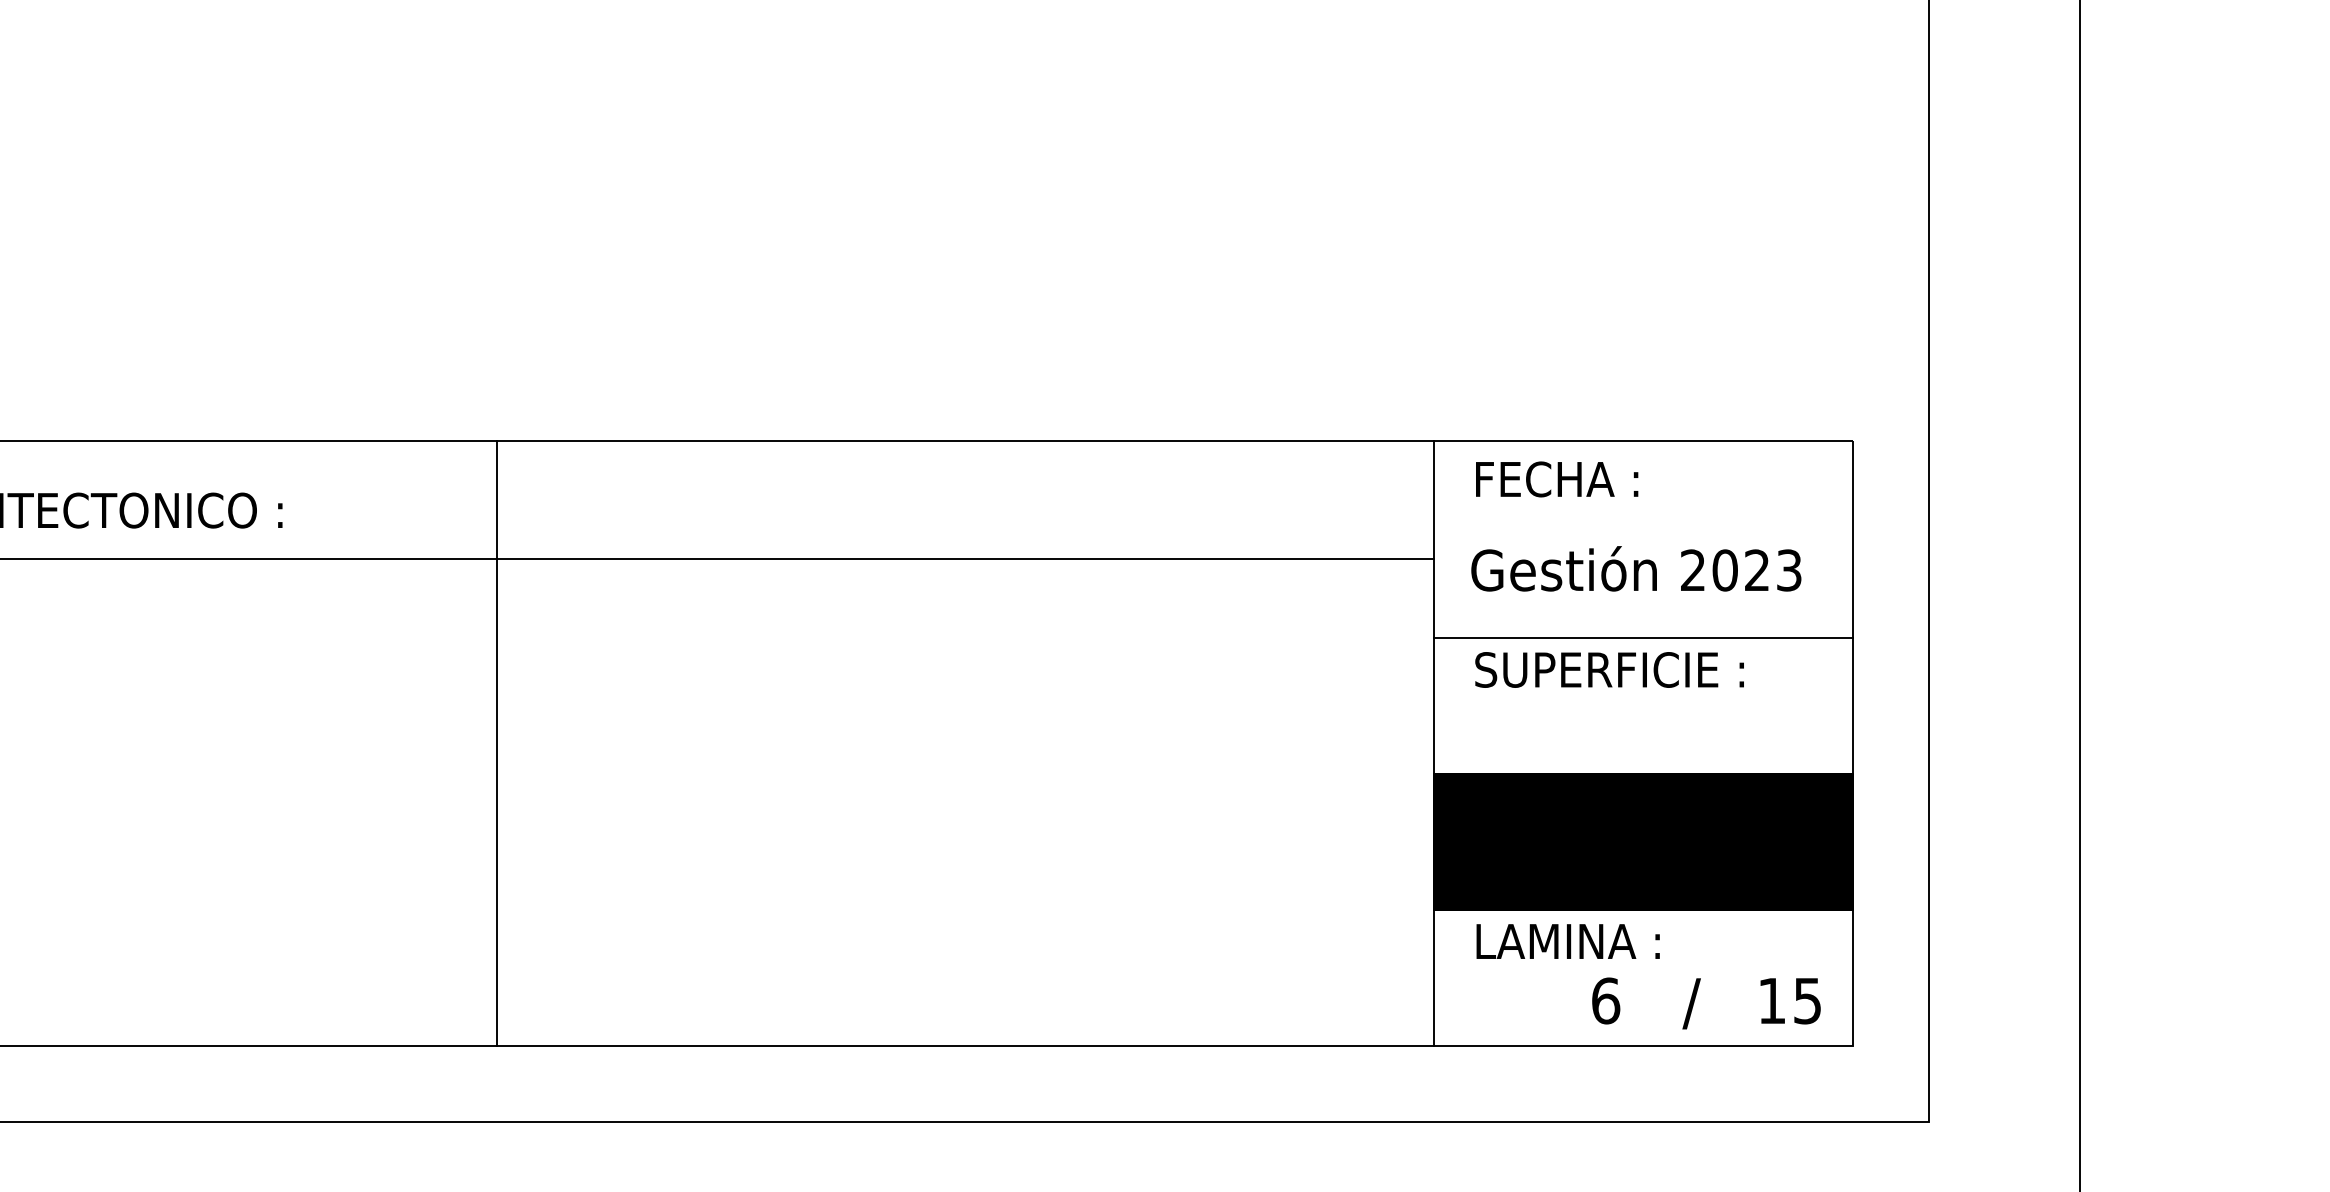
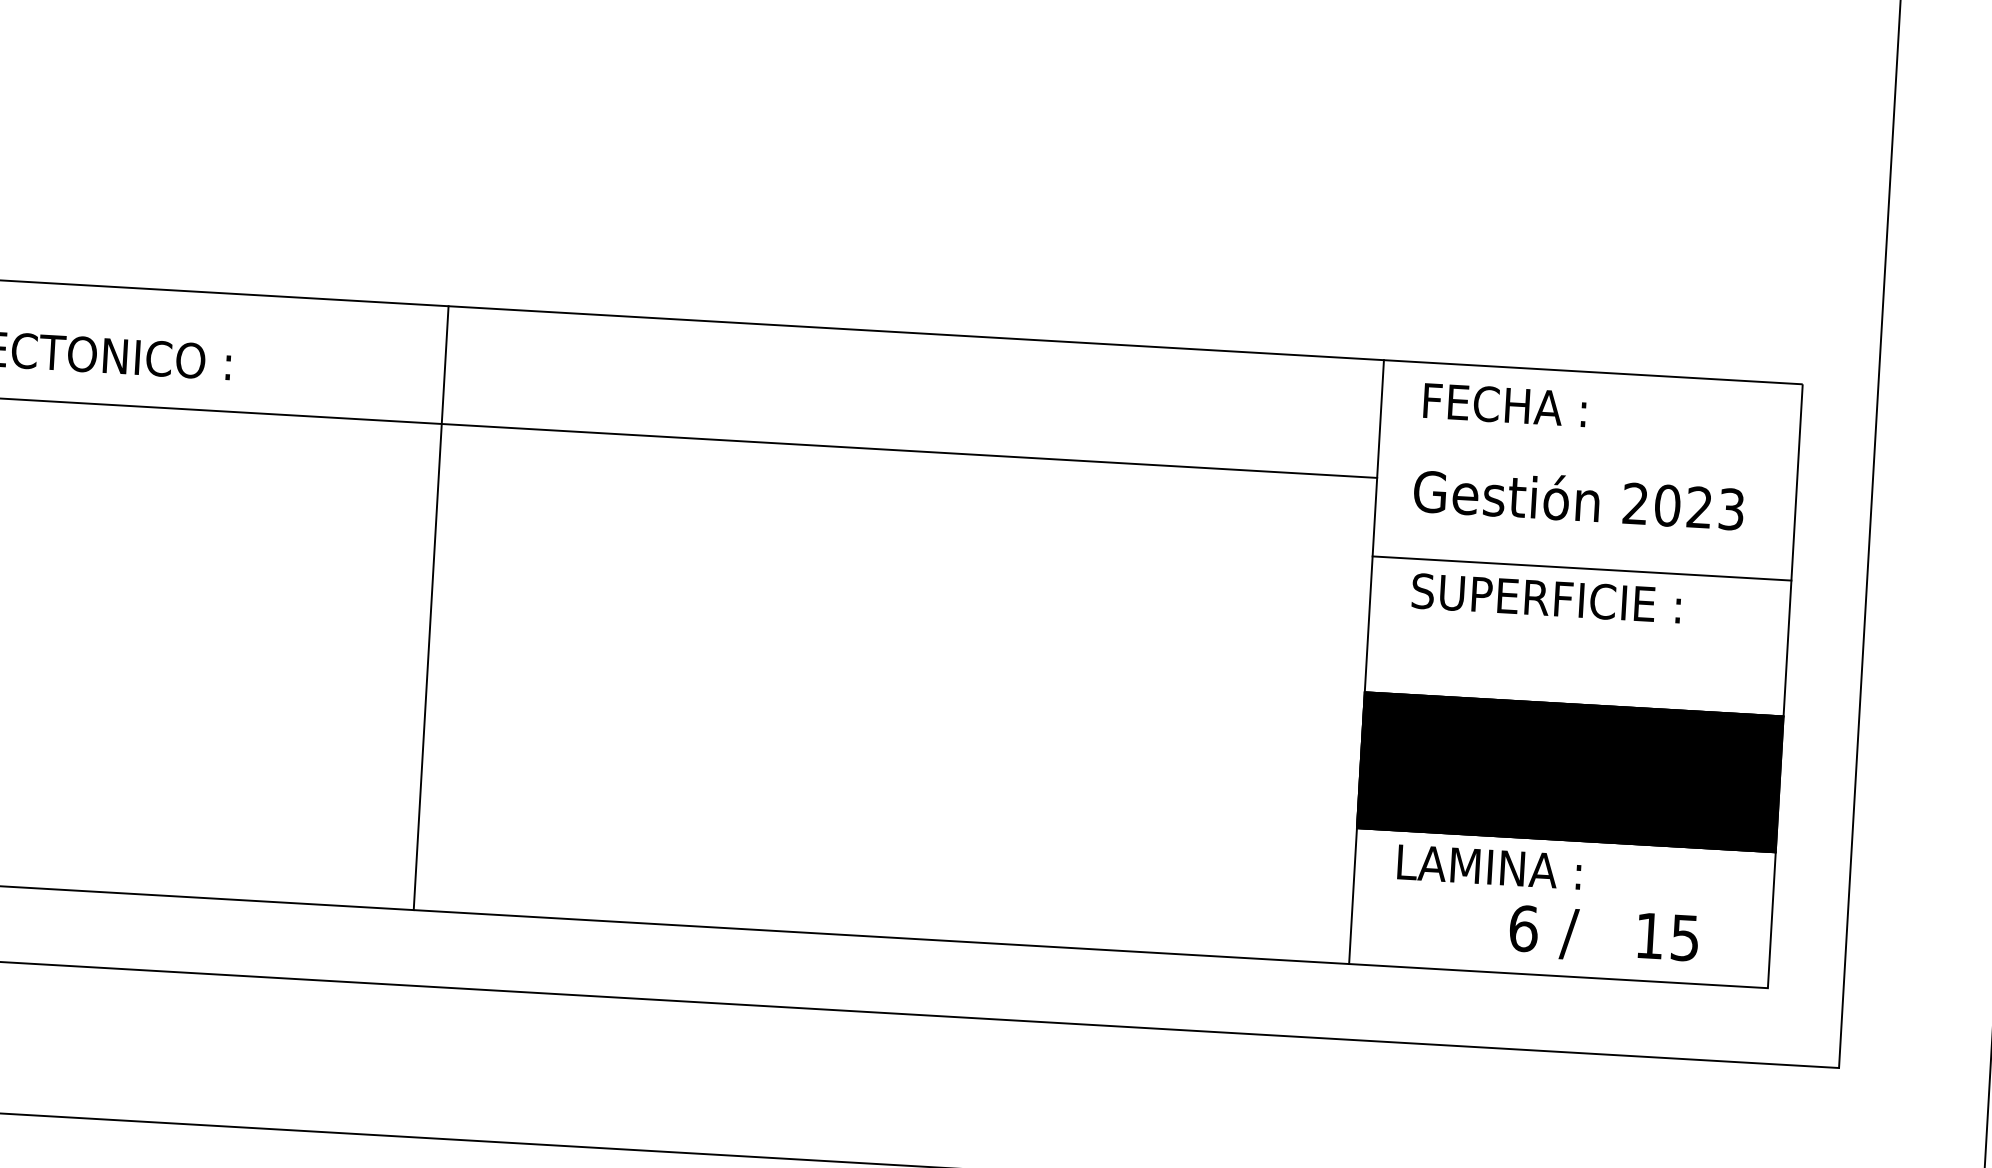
text: (1751, 1003) -> (1628, 937), moved

